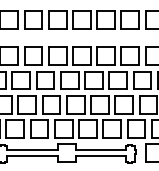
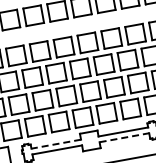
line: (32, 150) -> (56, 144), solid -> dashed
line: (101, 156) -> (125, 138), solid -> dashed

